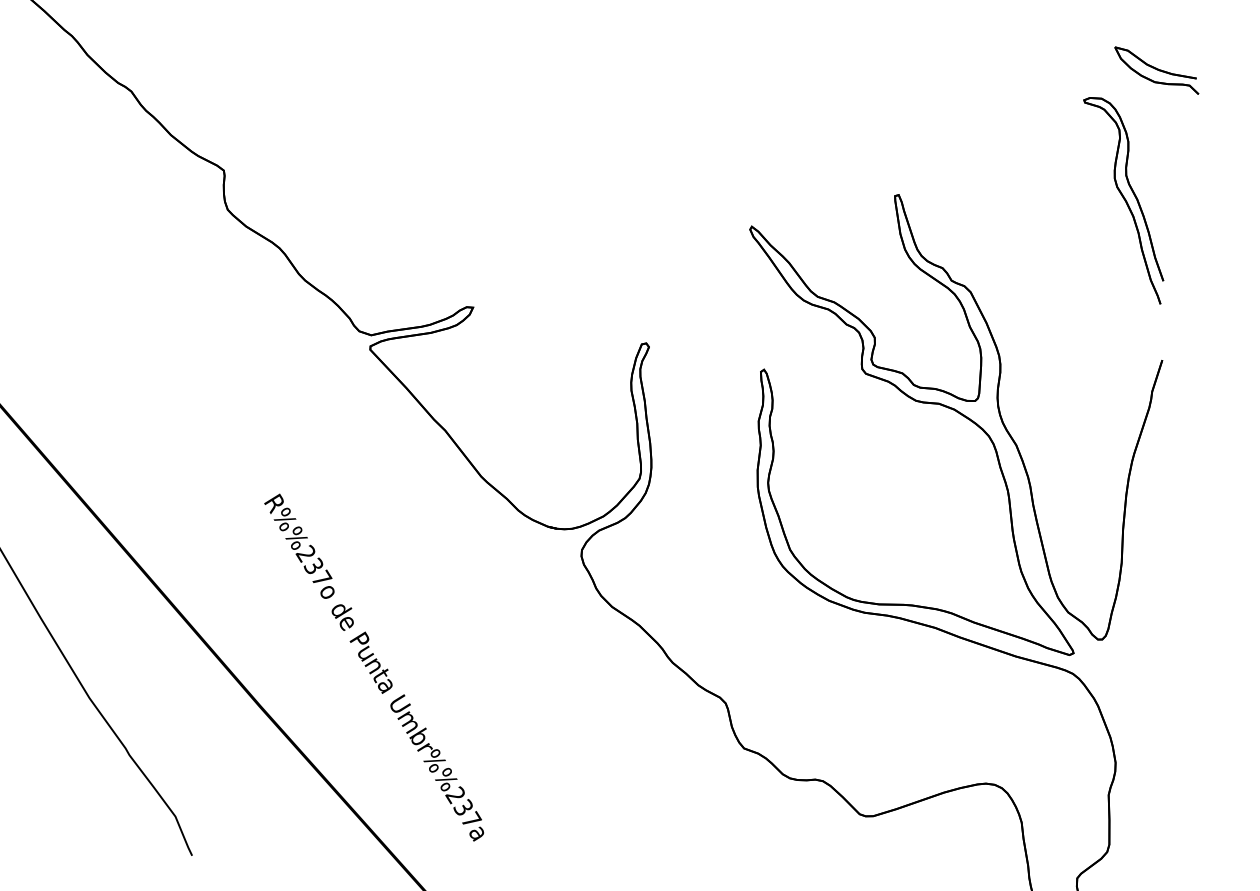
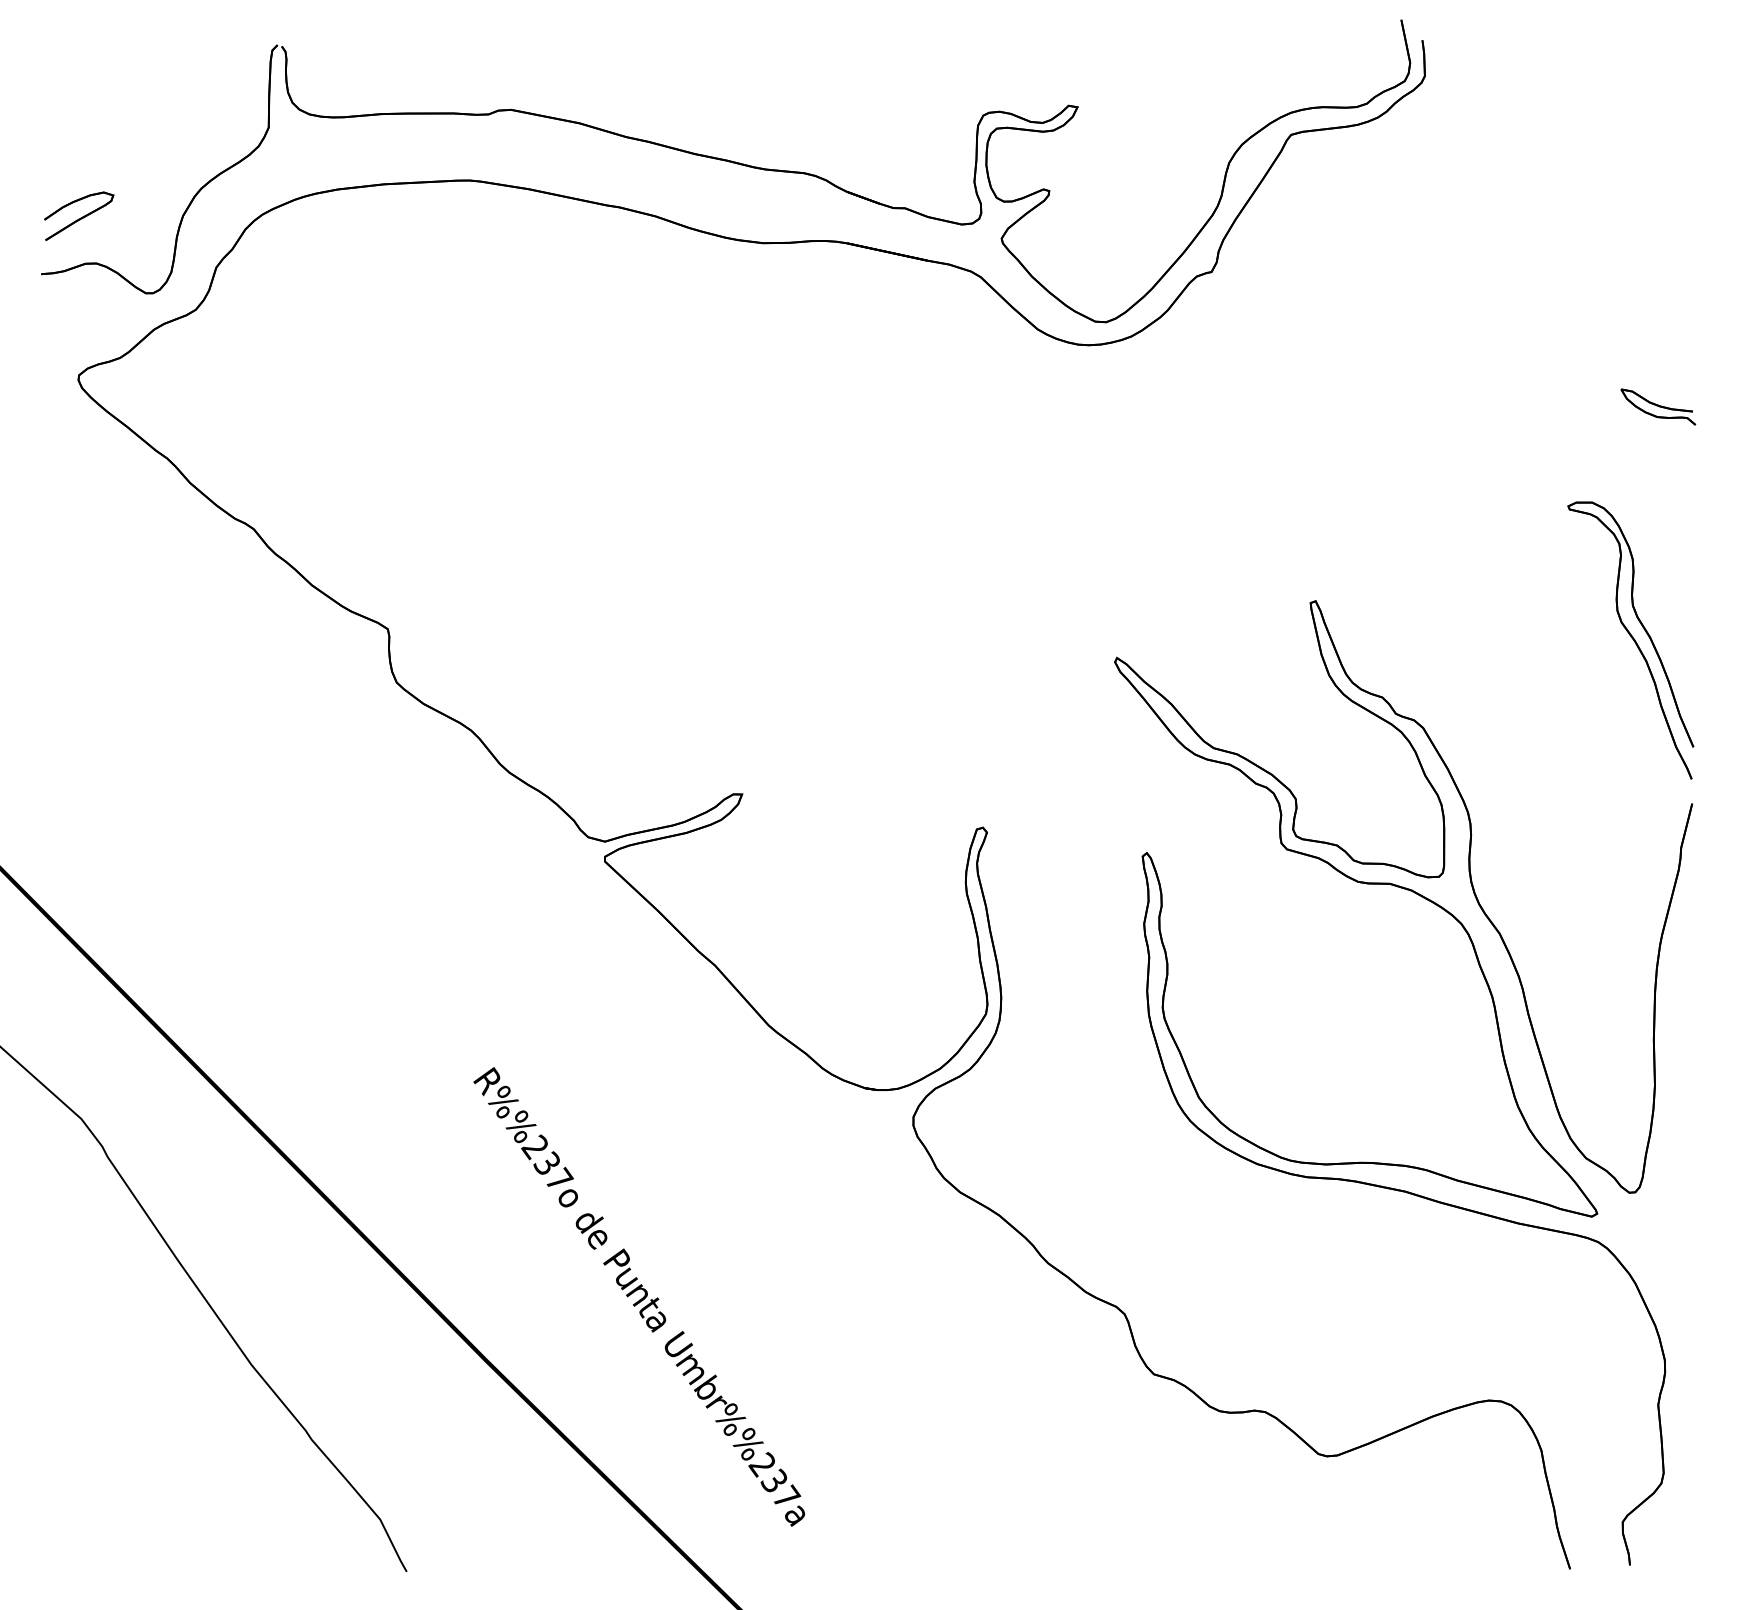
part: (1157, 70) -> (1658, 406), size x0.62
part: (1122, 200) -> (1630, 640), moved

